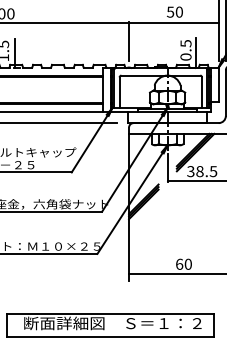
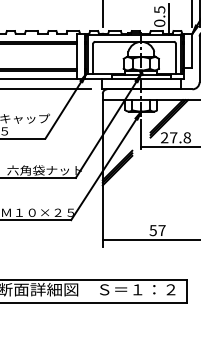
text: (202, 171) -> (176, 137), 38.5 -> 27.8
text: (183, 263) -> (157, 229), 60 -> 57

